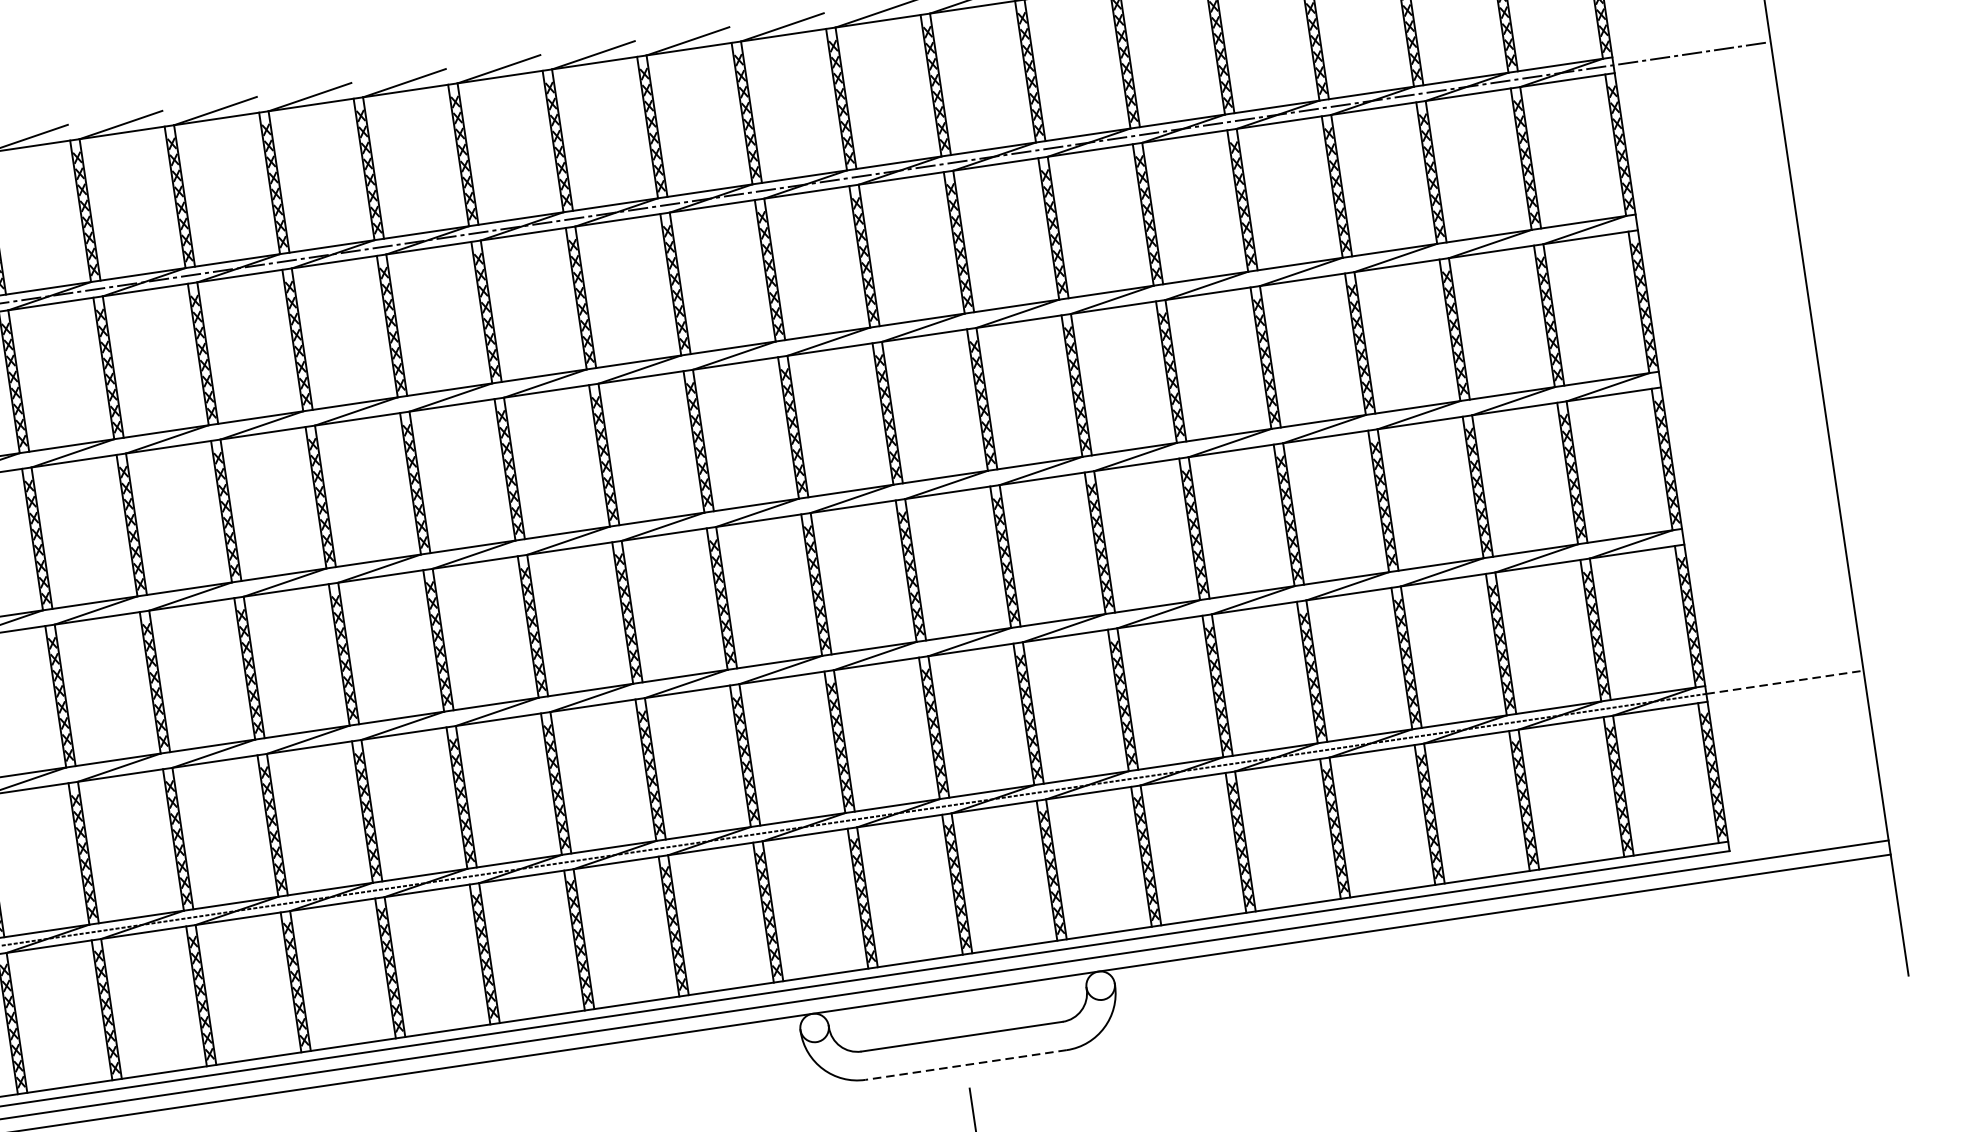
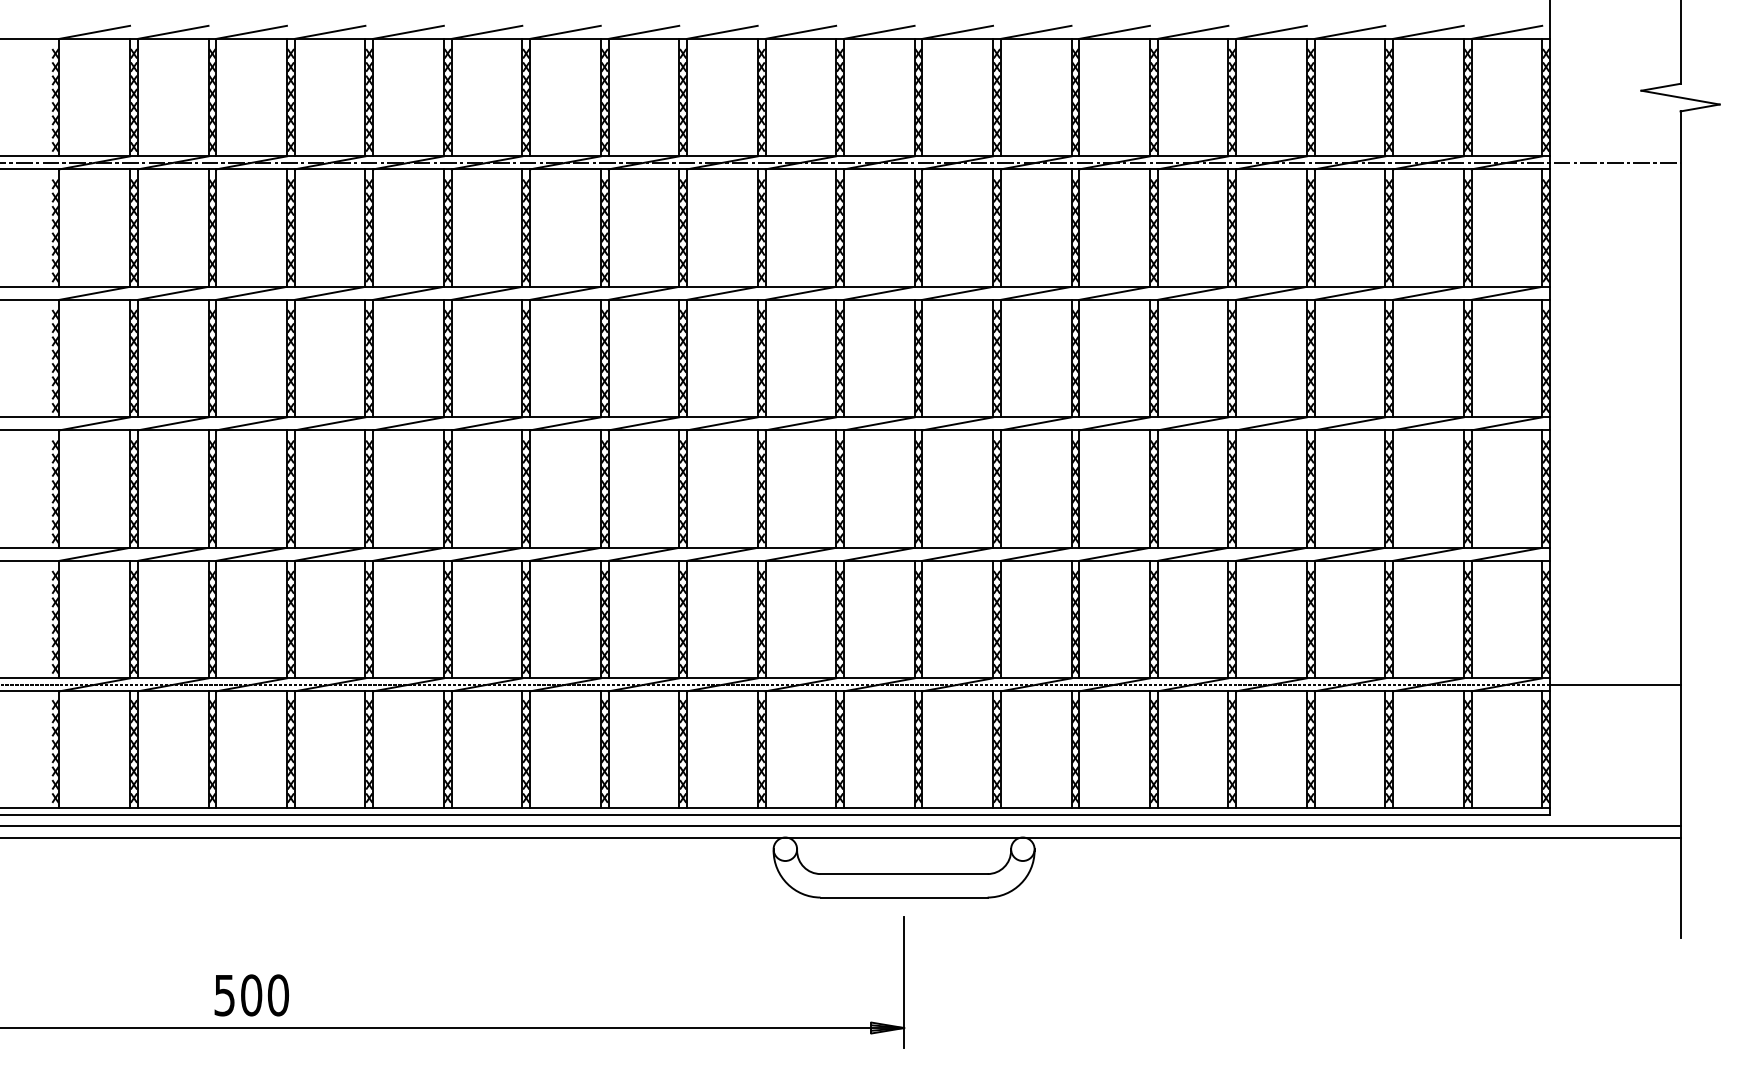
line: (1785, 681) -> (1615, 684), dashed -> solid
line: (966, 1064) -> (904, 897), dashed -> solid

